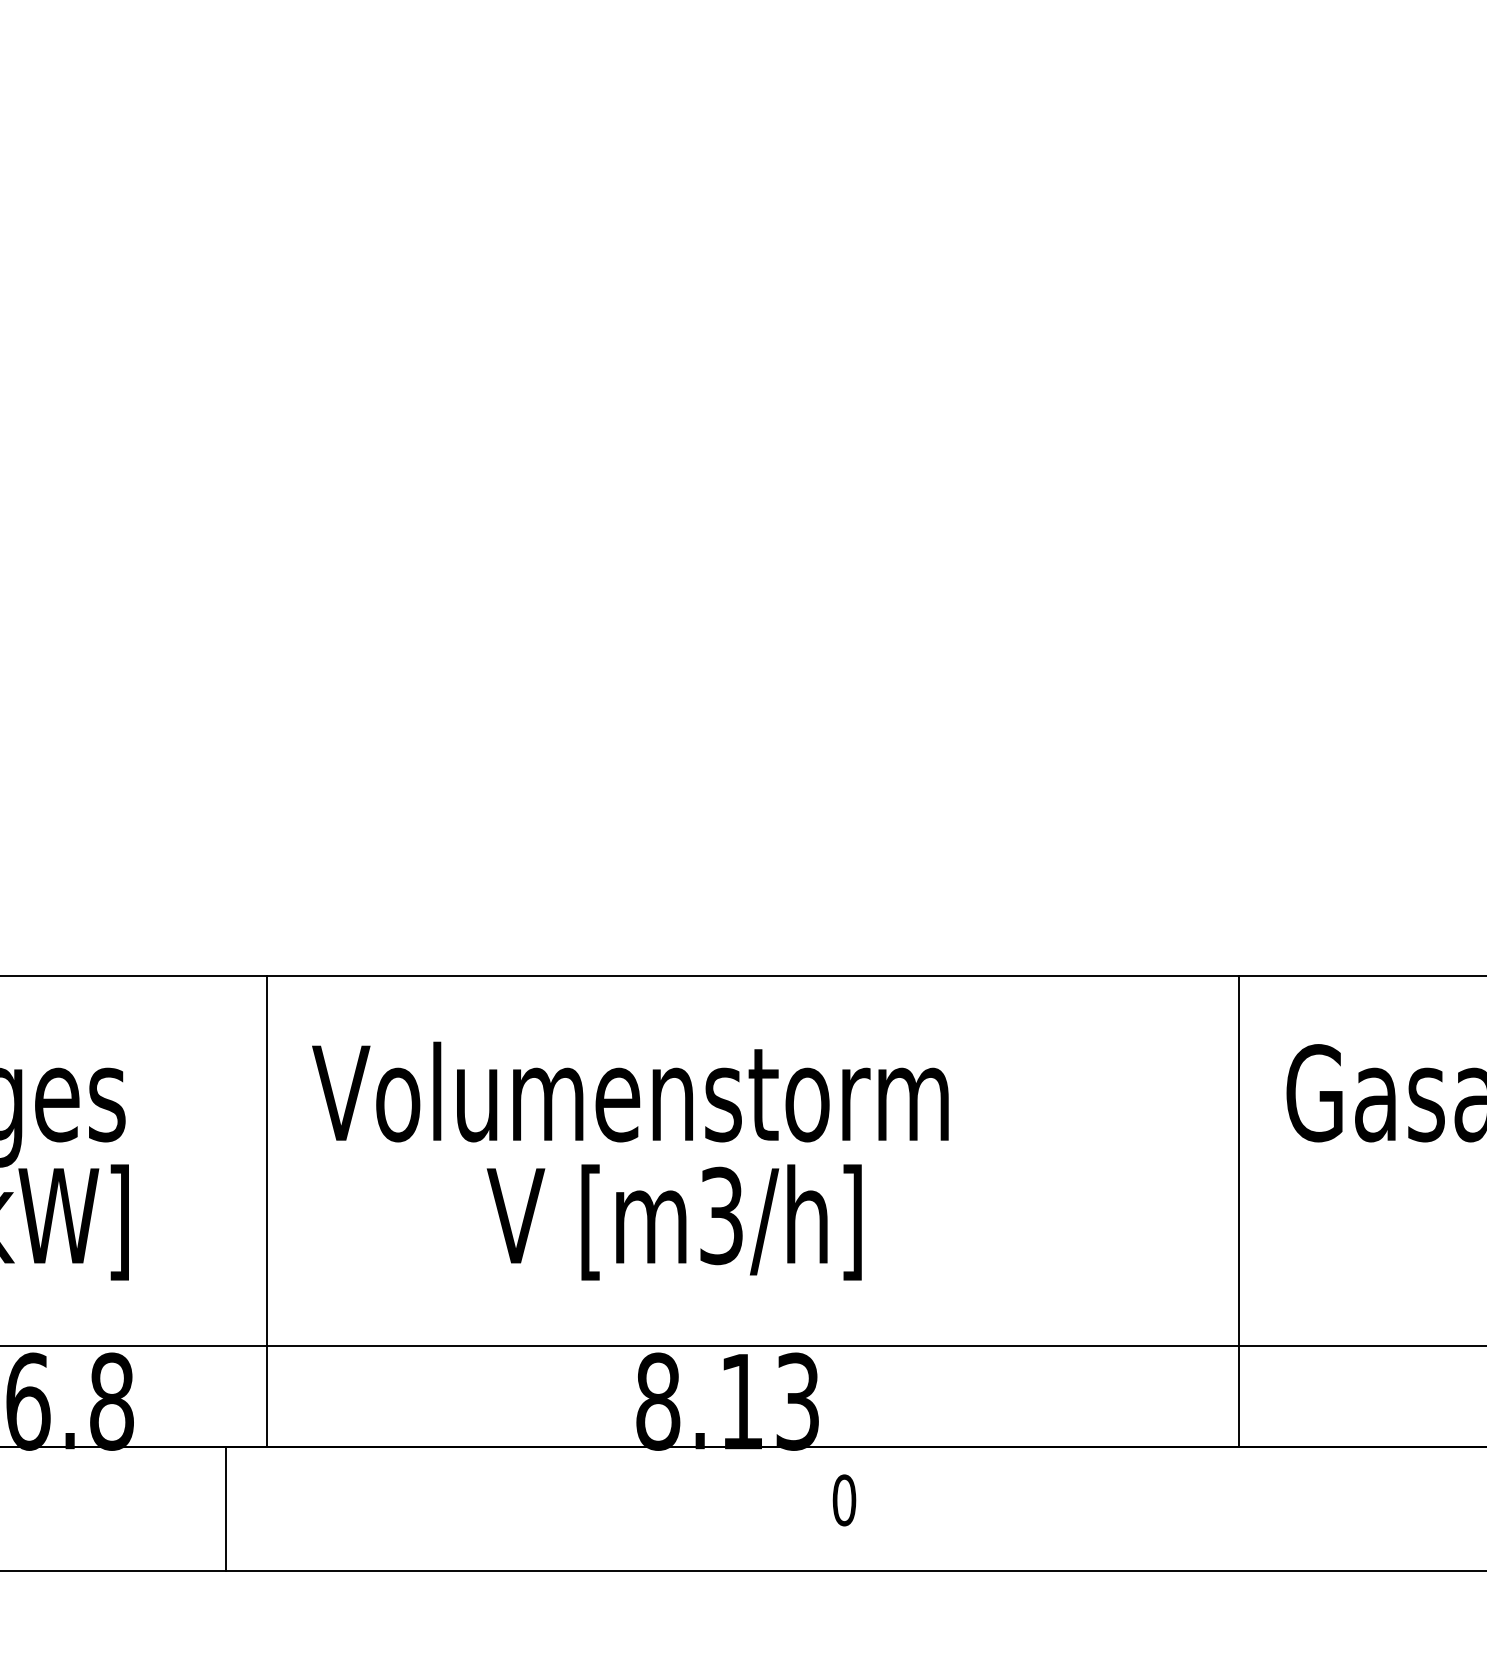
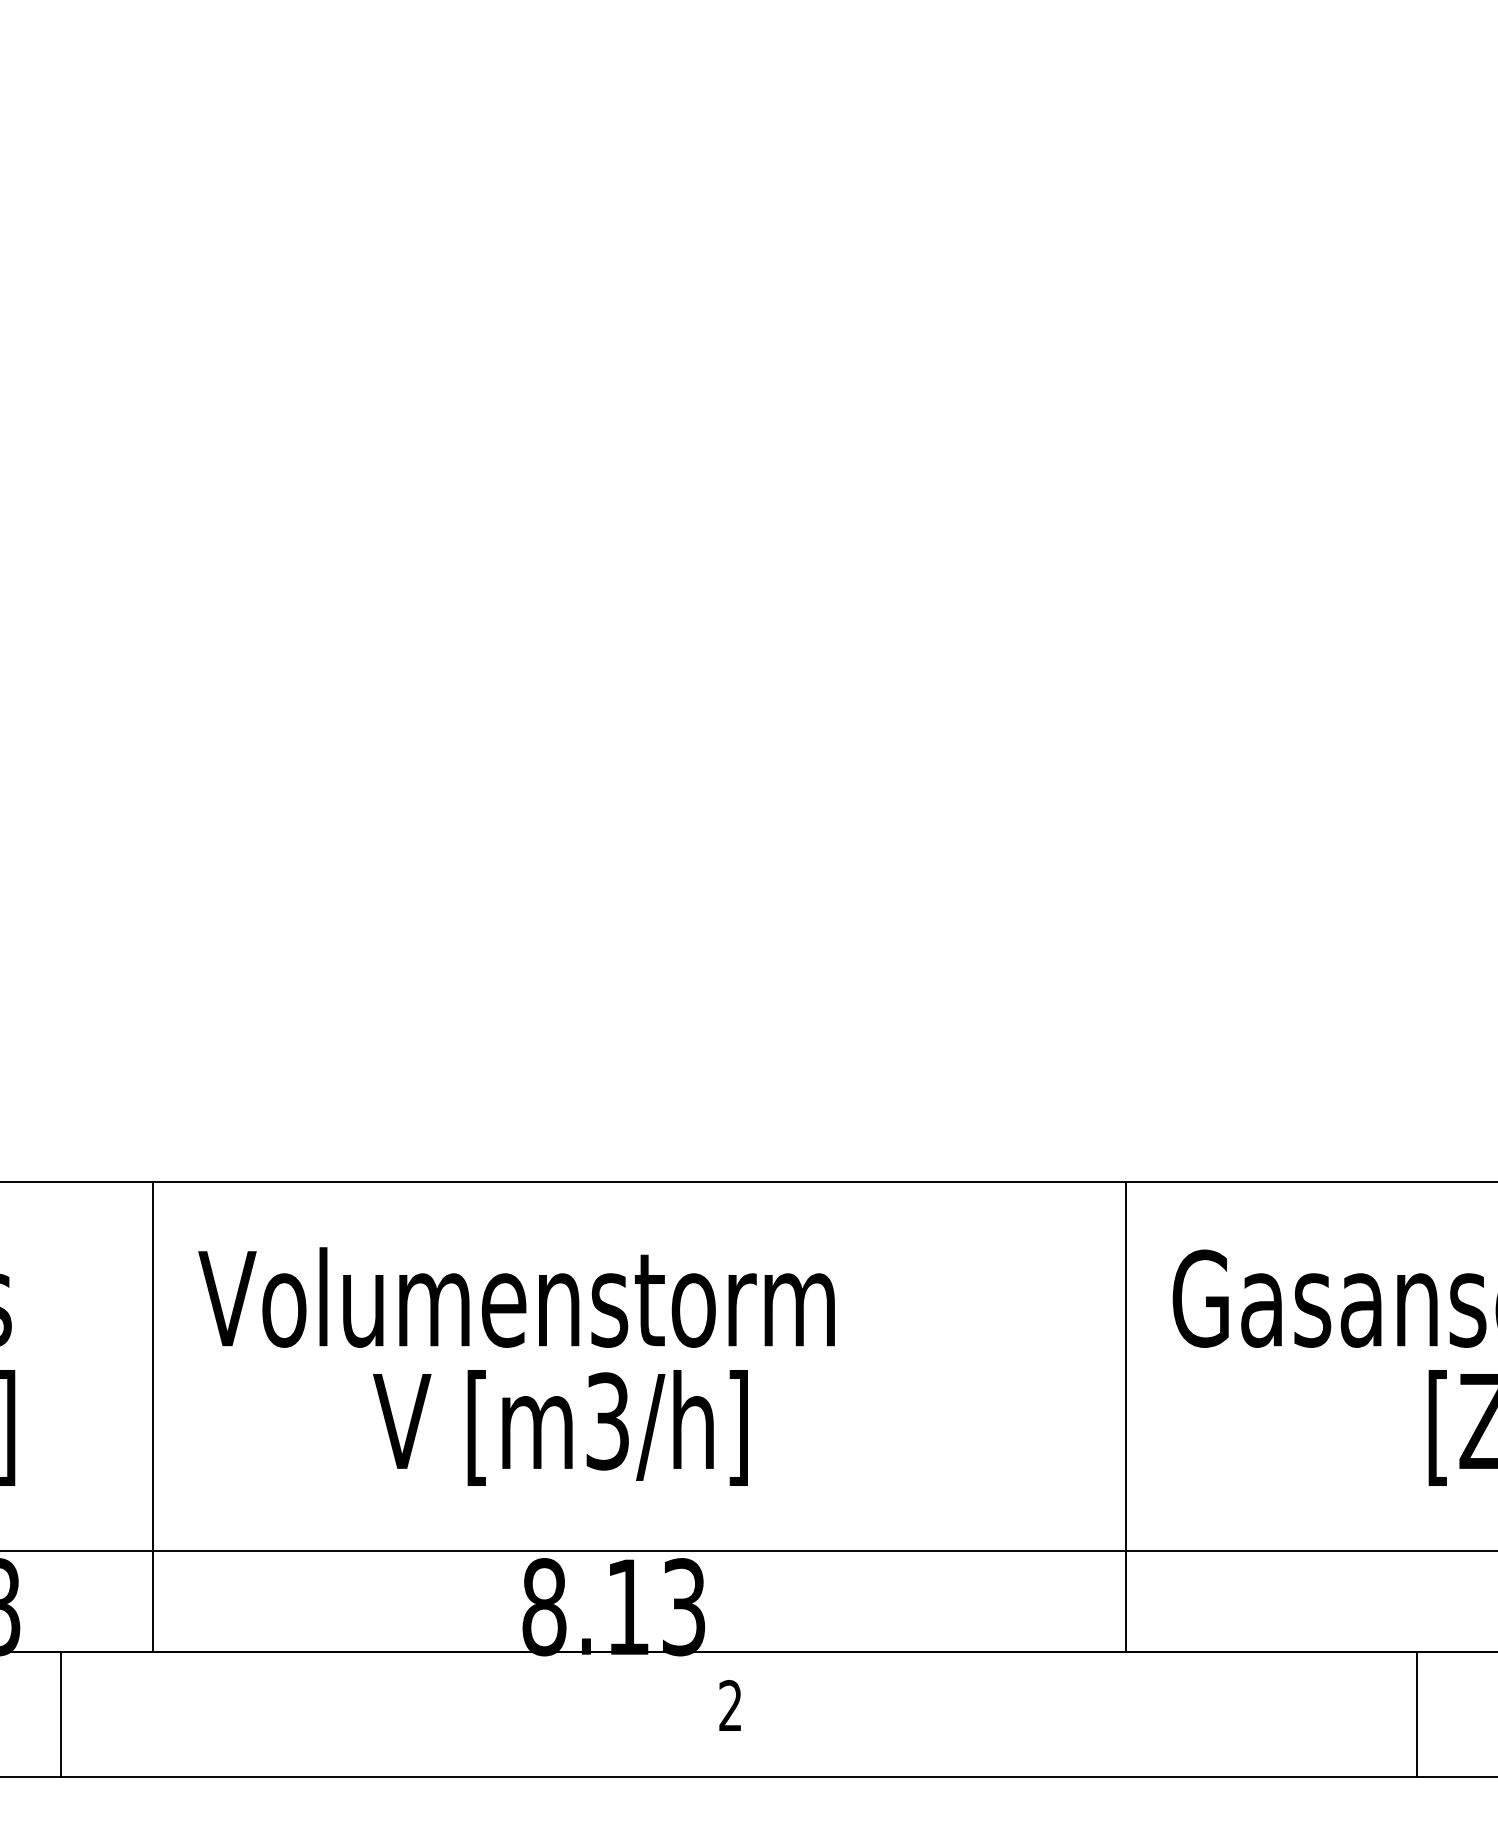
text: (844, 1500) -> (730, 1705), 0 -> 2
line: (226, 1509) -> (60, 1714), moved

